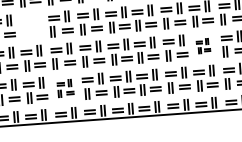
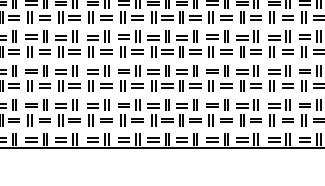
part: (30, 25) -> (67, 43), added
part: (202, 46) -> (248, 78), size x1.67
part: (65, 88) -> (99, 112), size x1.43

